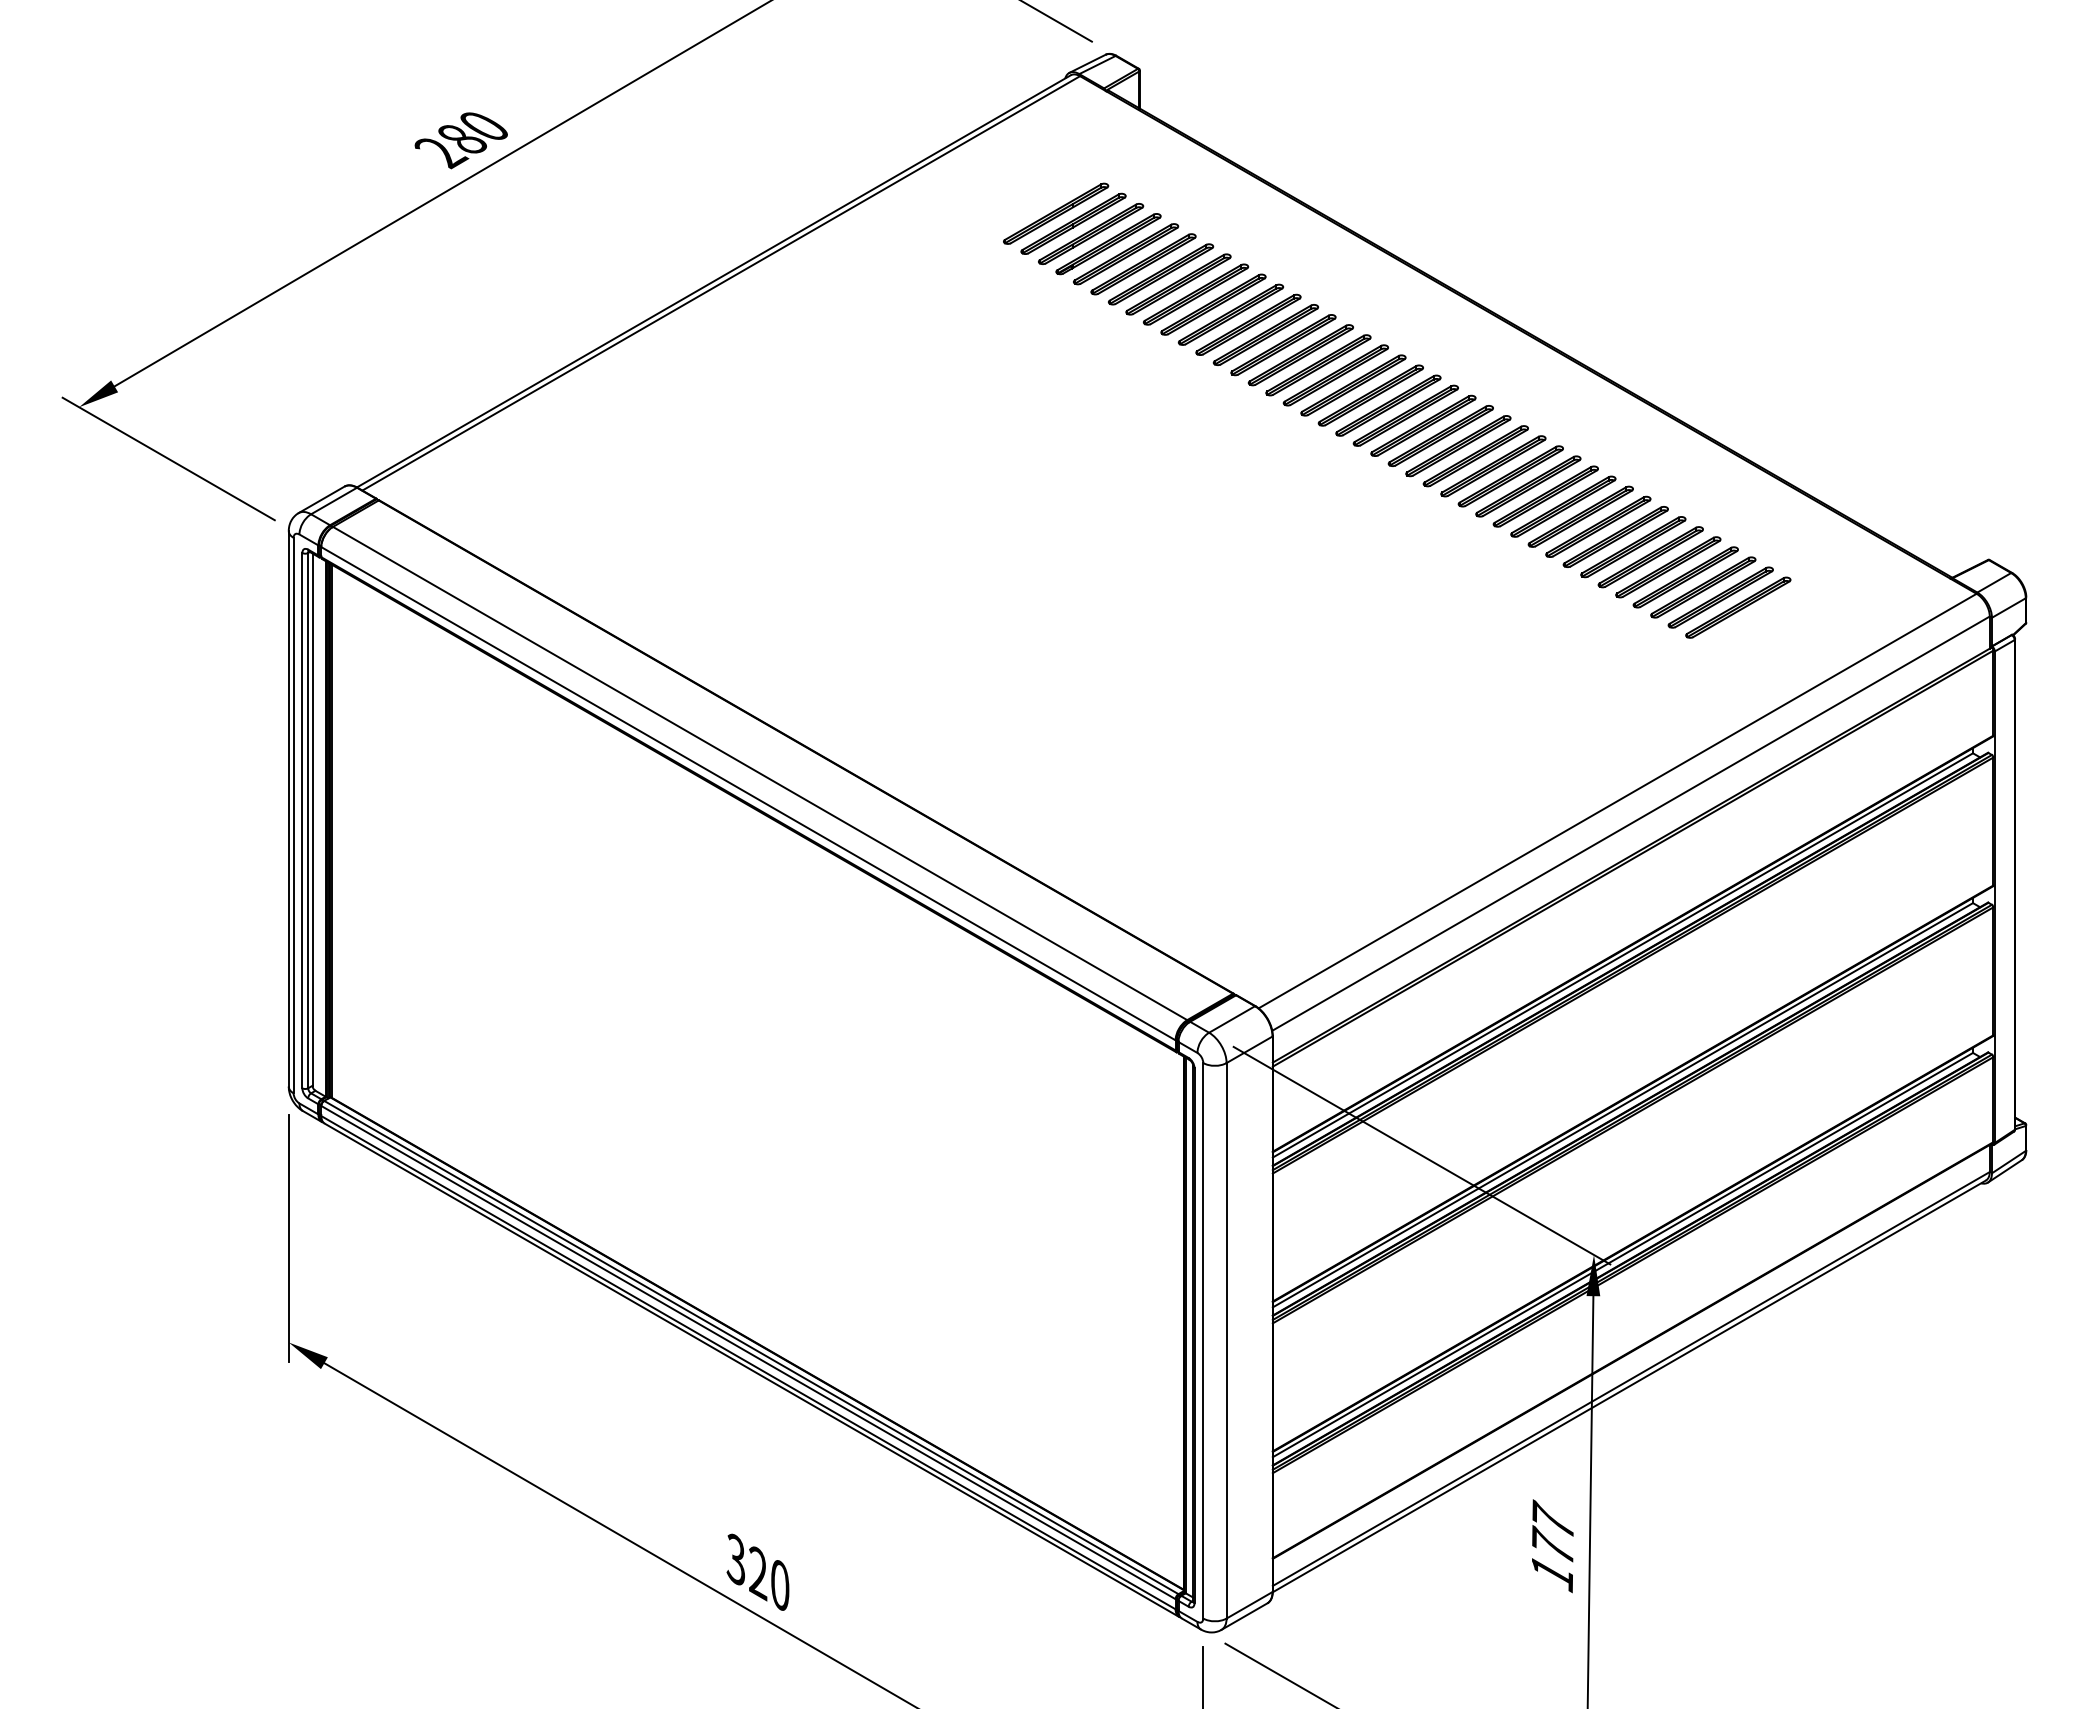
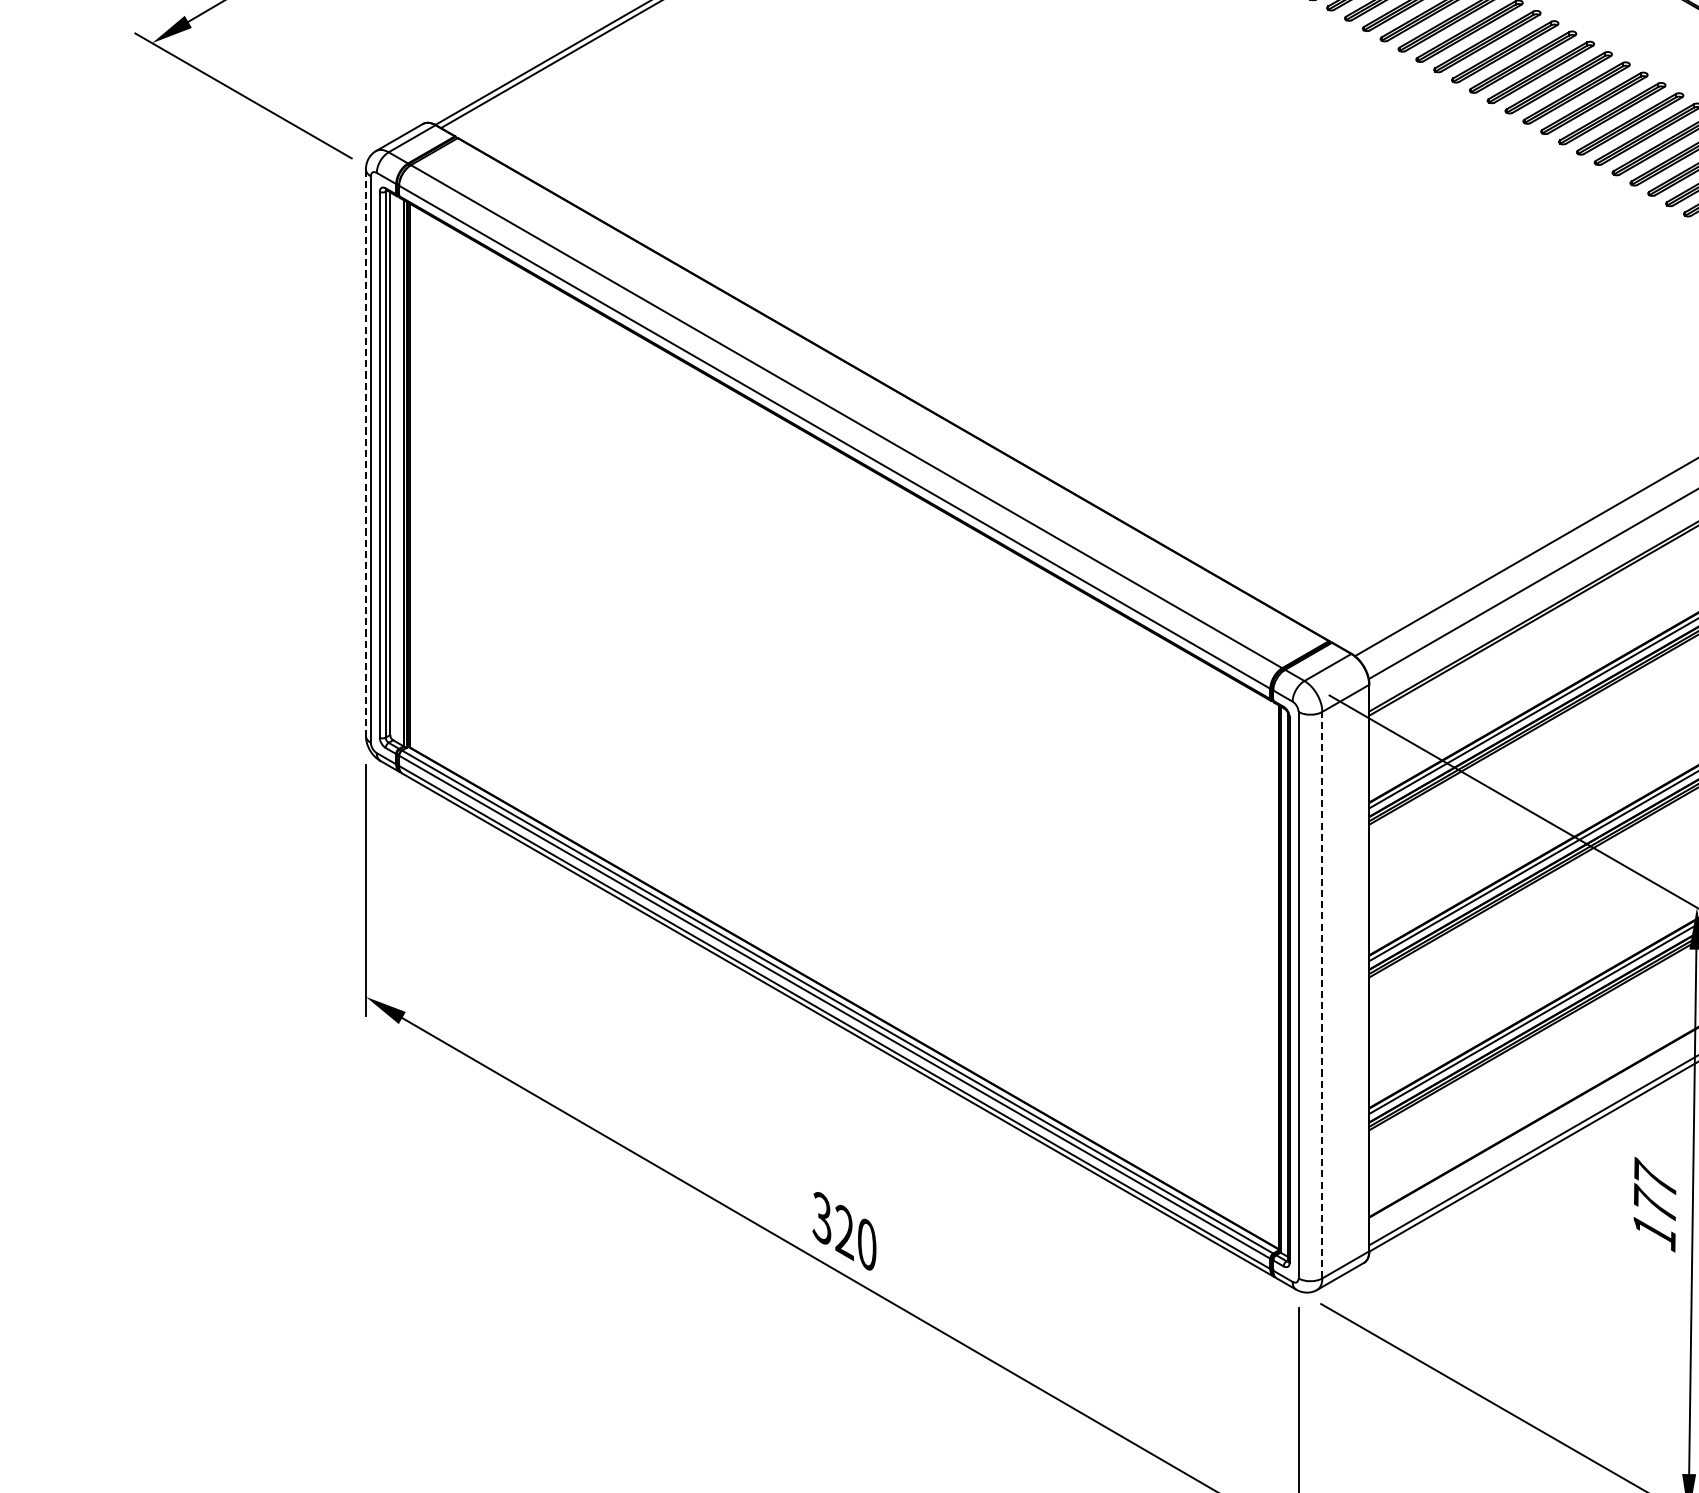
line: (288, 808) -> (365, 452), solid -> dashed
line: (1226, 1340) -> (1322, 994), solid -> dashed

